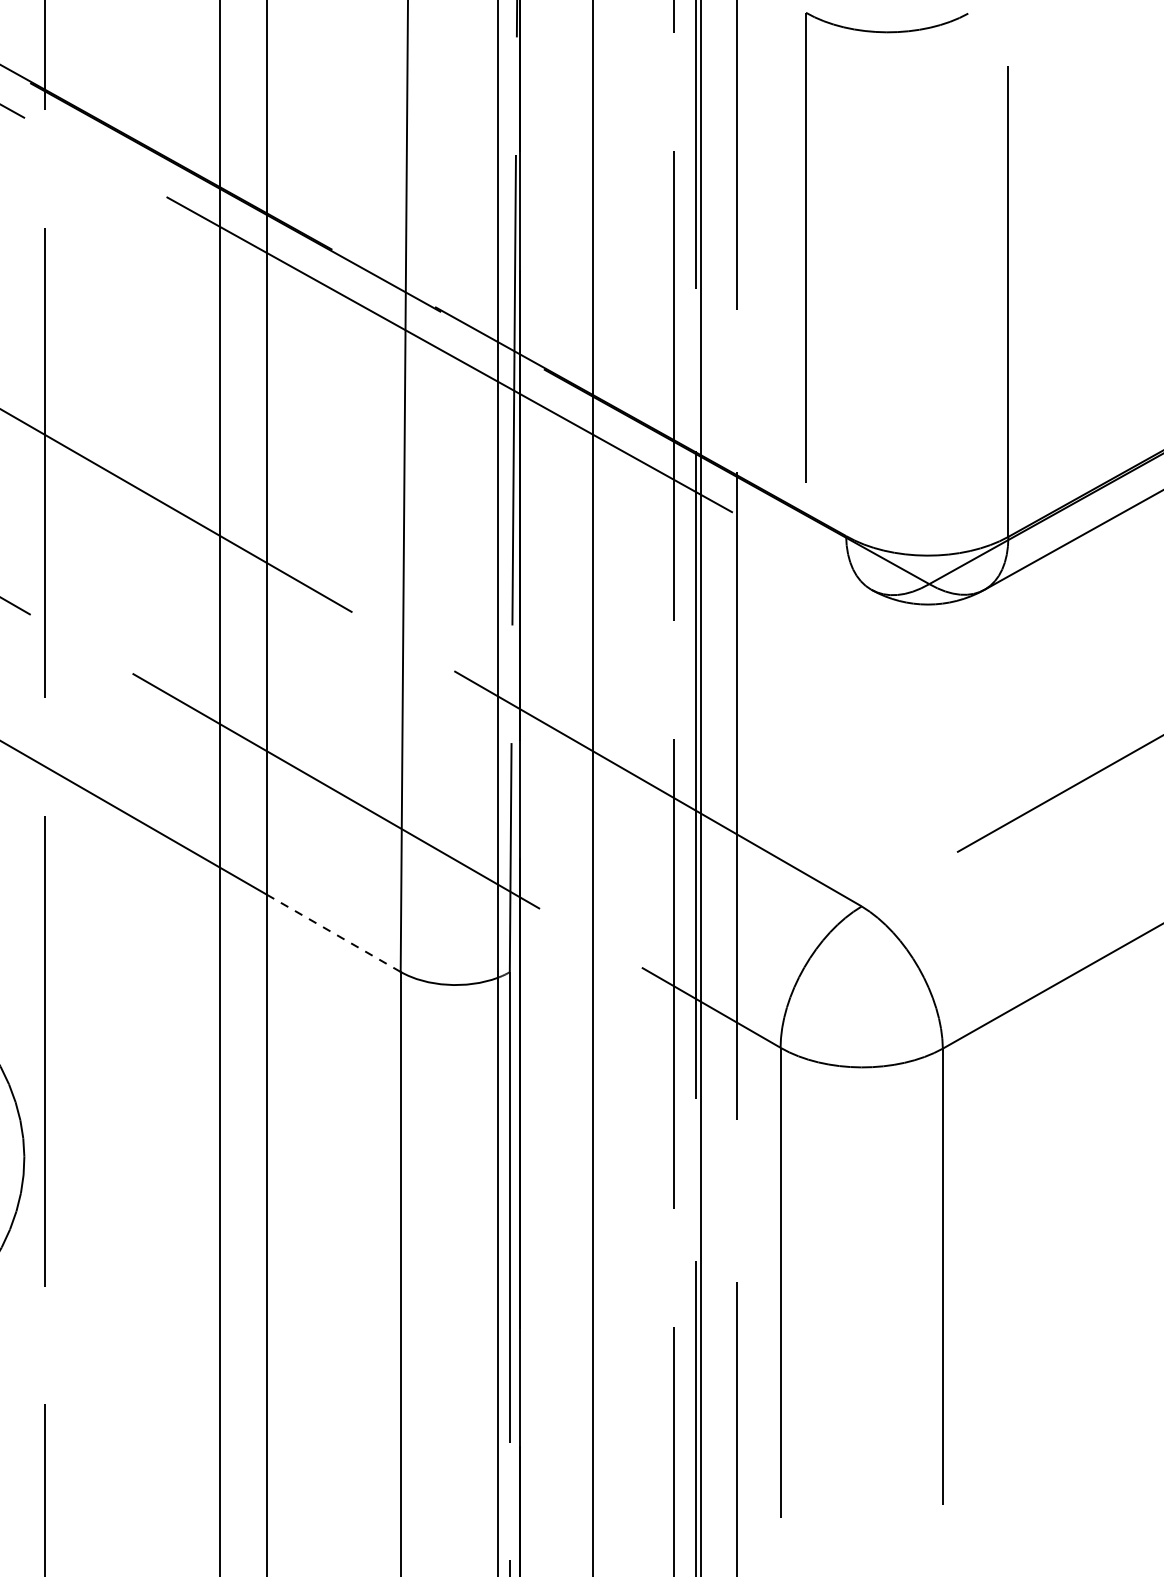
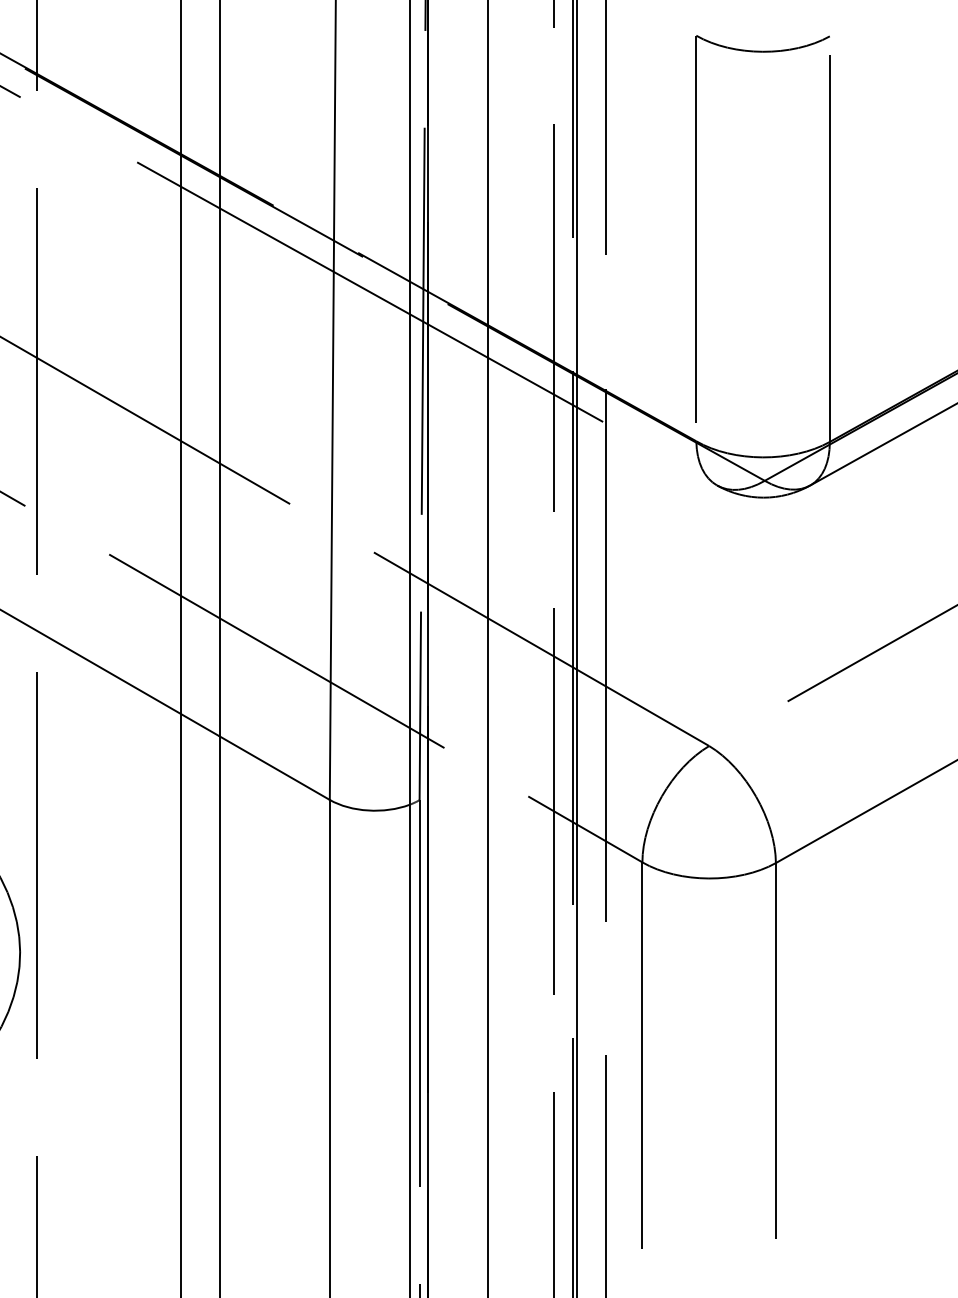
part: (806, 247) -> (696, 228), moved
line: (333, 933) -> (274, 768), dashed -> solid

